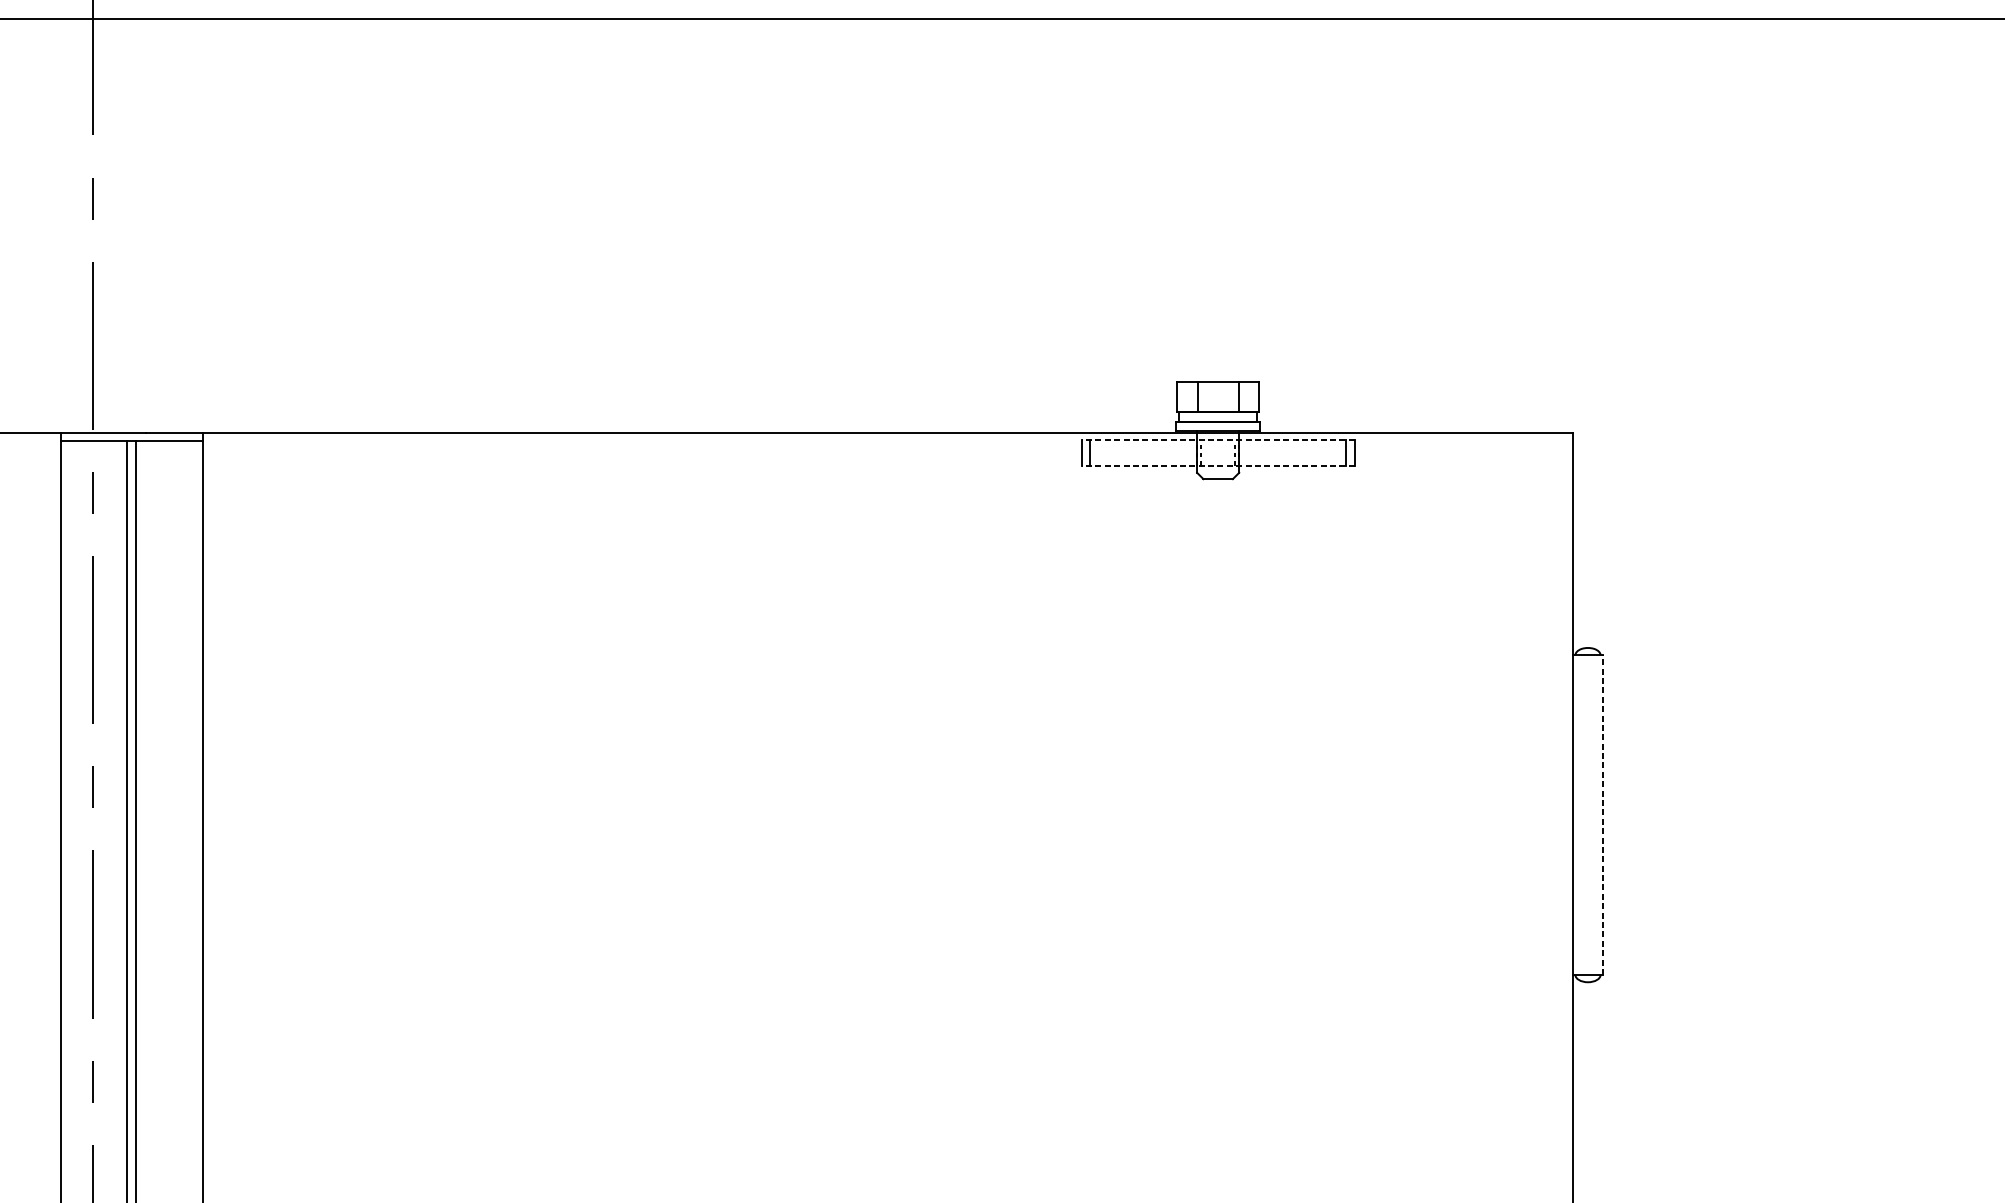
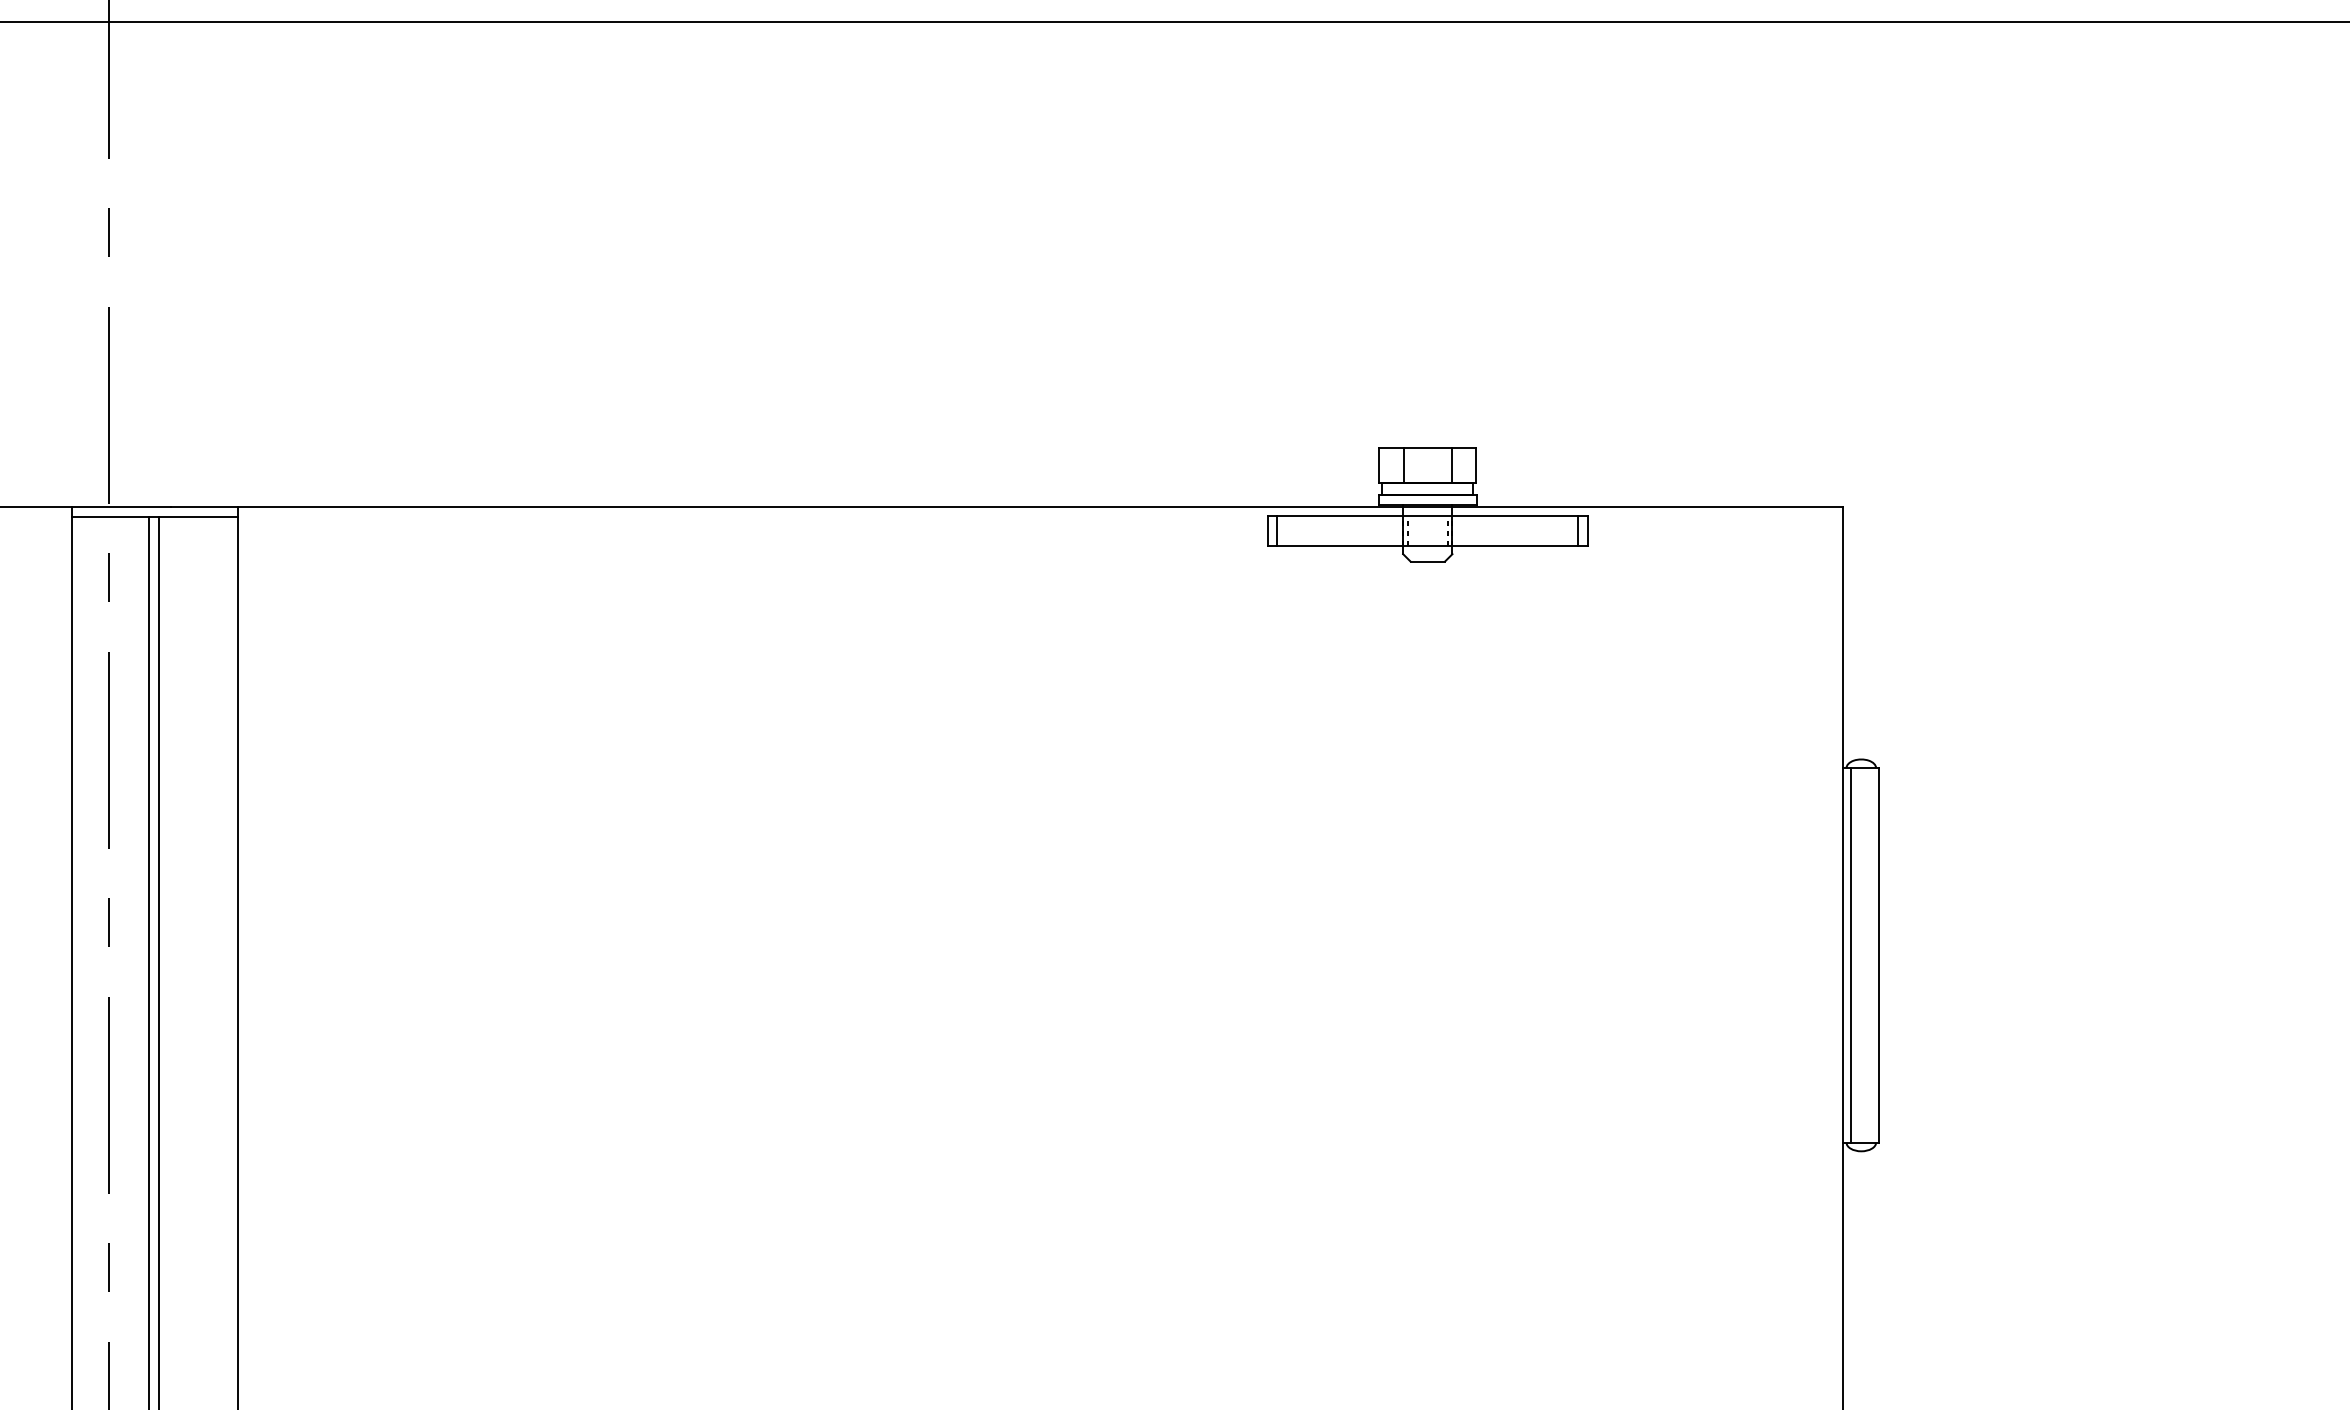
line: (1217, 440) -> (1427, 516), dashed -> solid
line: (1217, 465) -> (1427, 545), dashed -> solid
line: (1603, 814) -> (1879, 954), dashed -> solid
line: (1578, 815) -> (1850, 955), added

